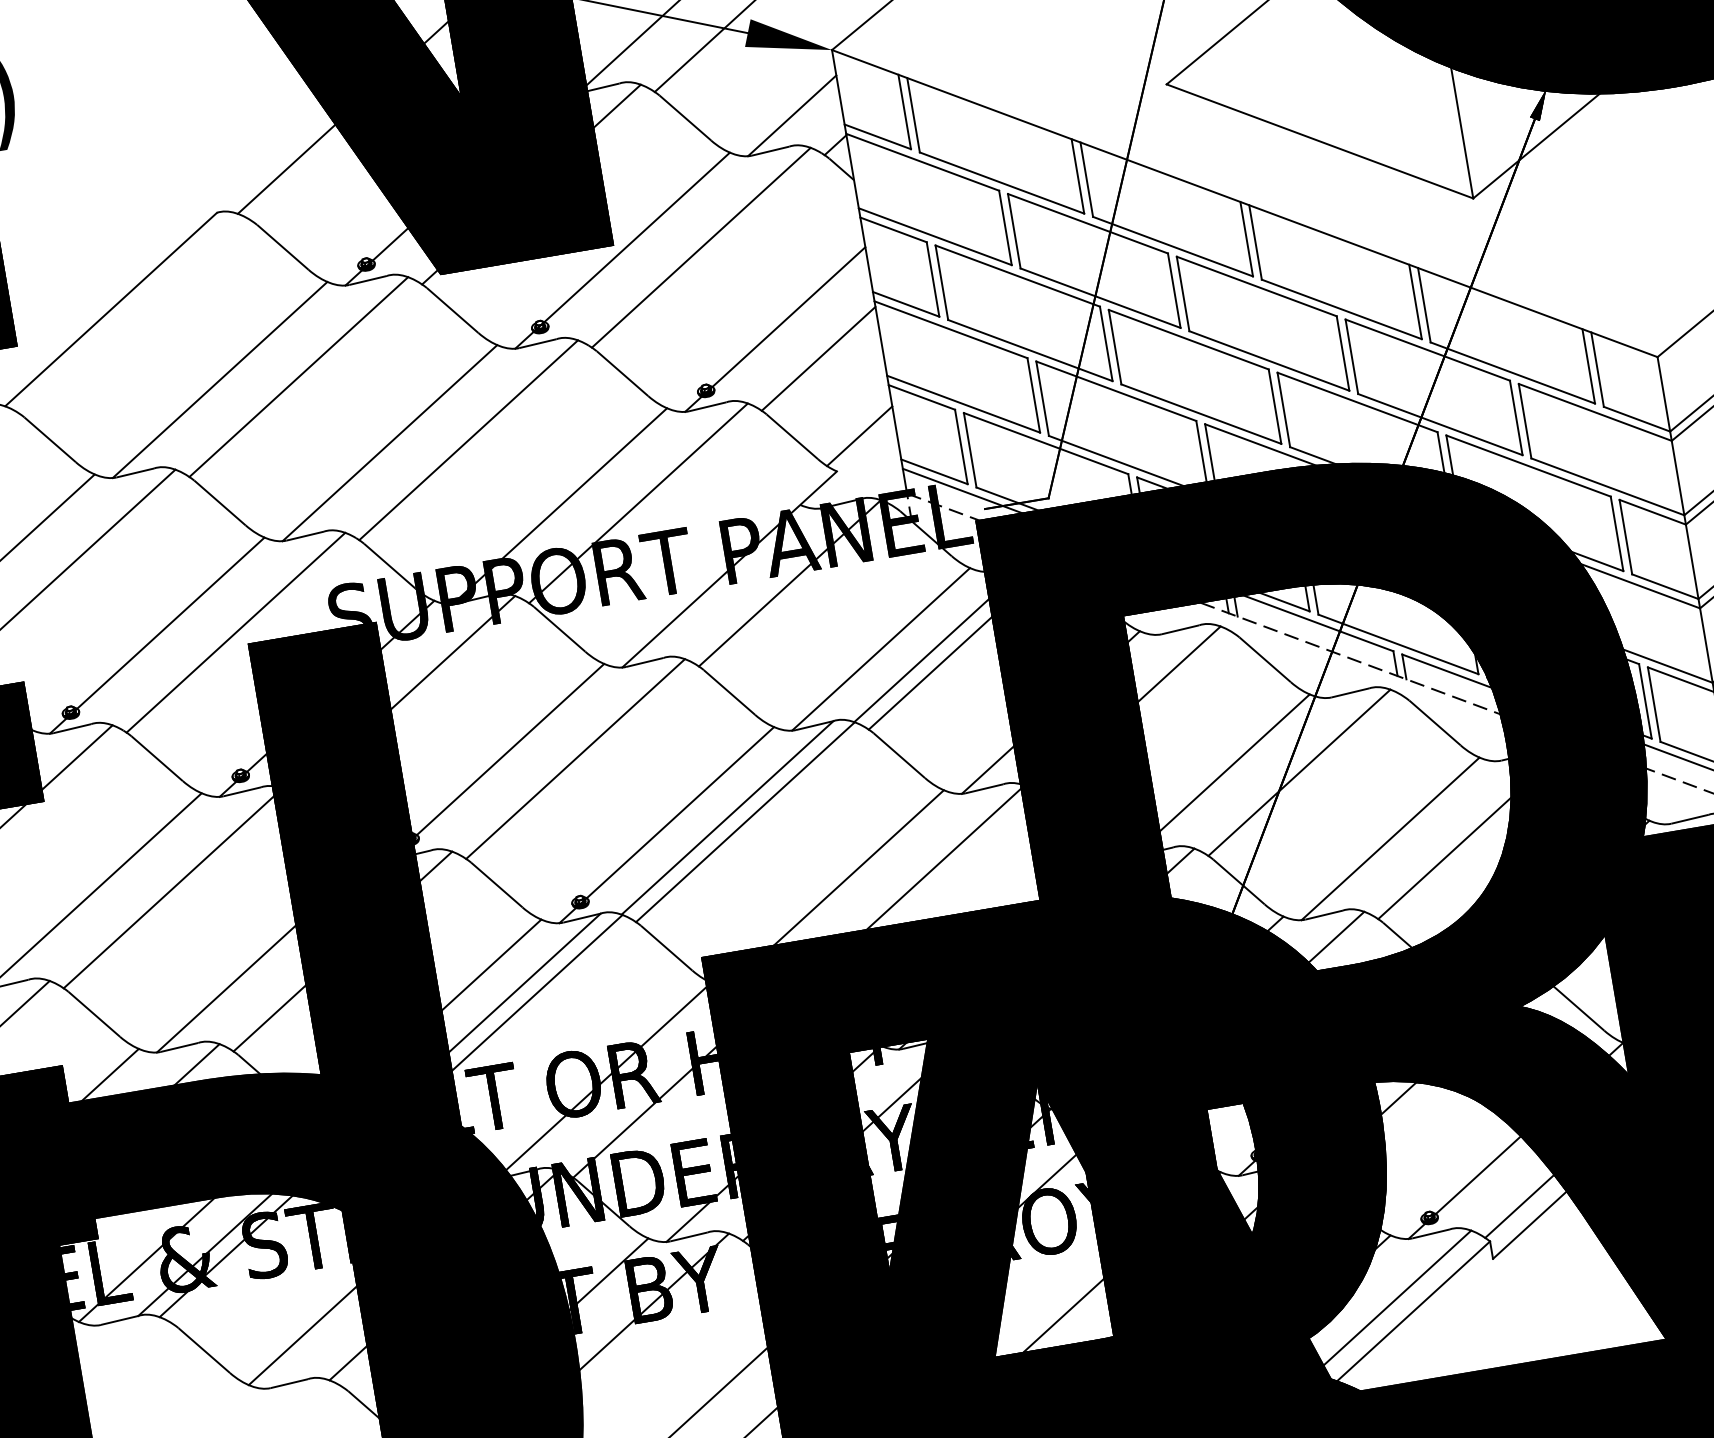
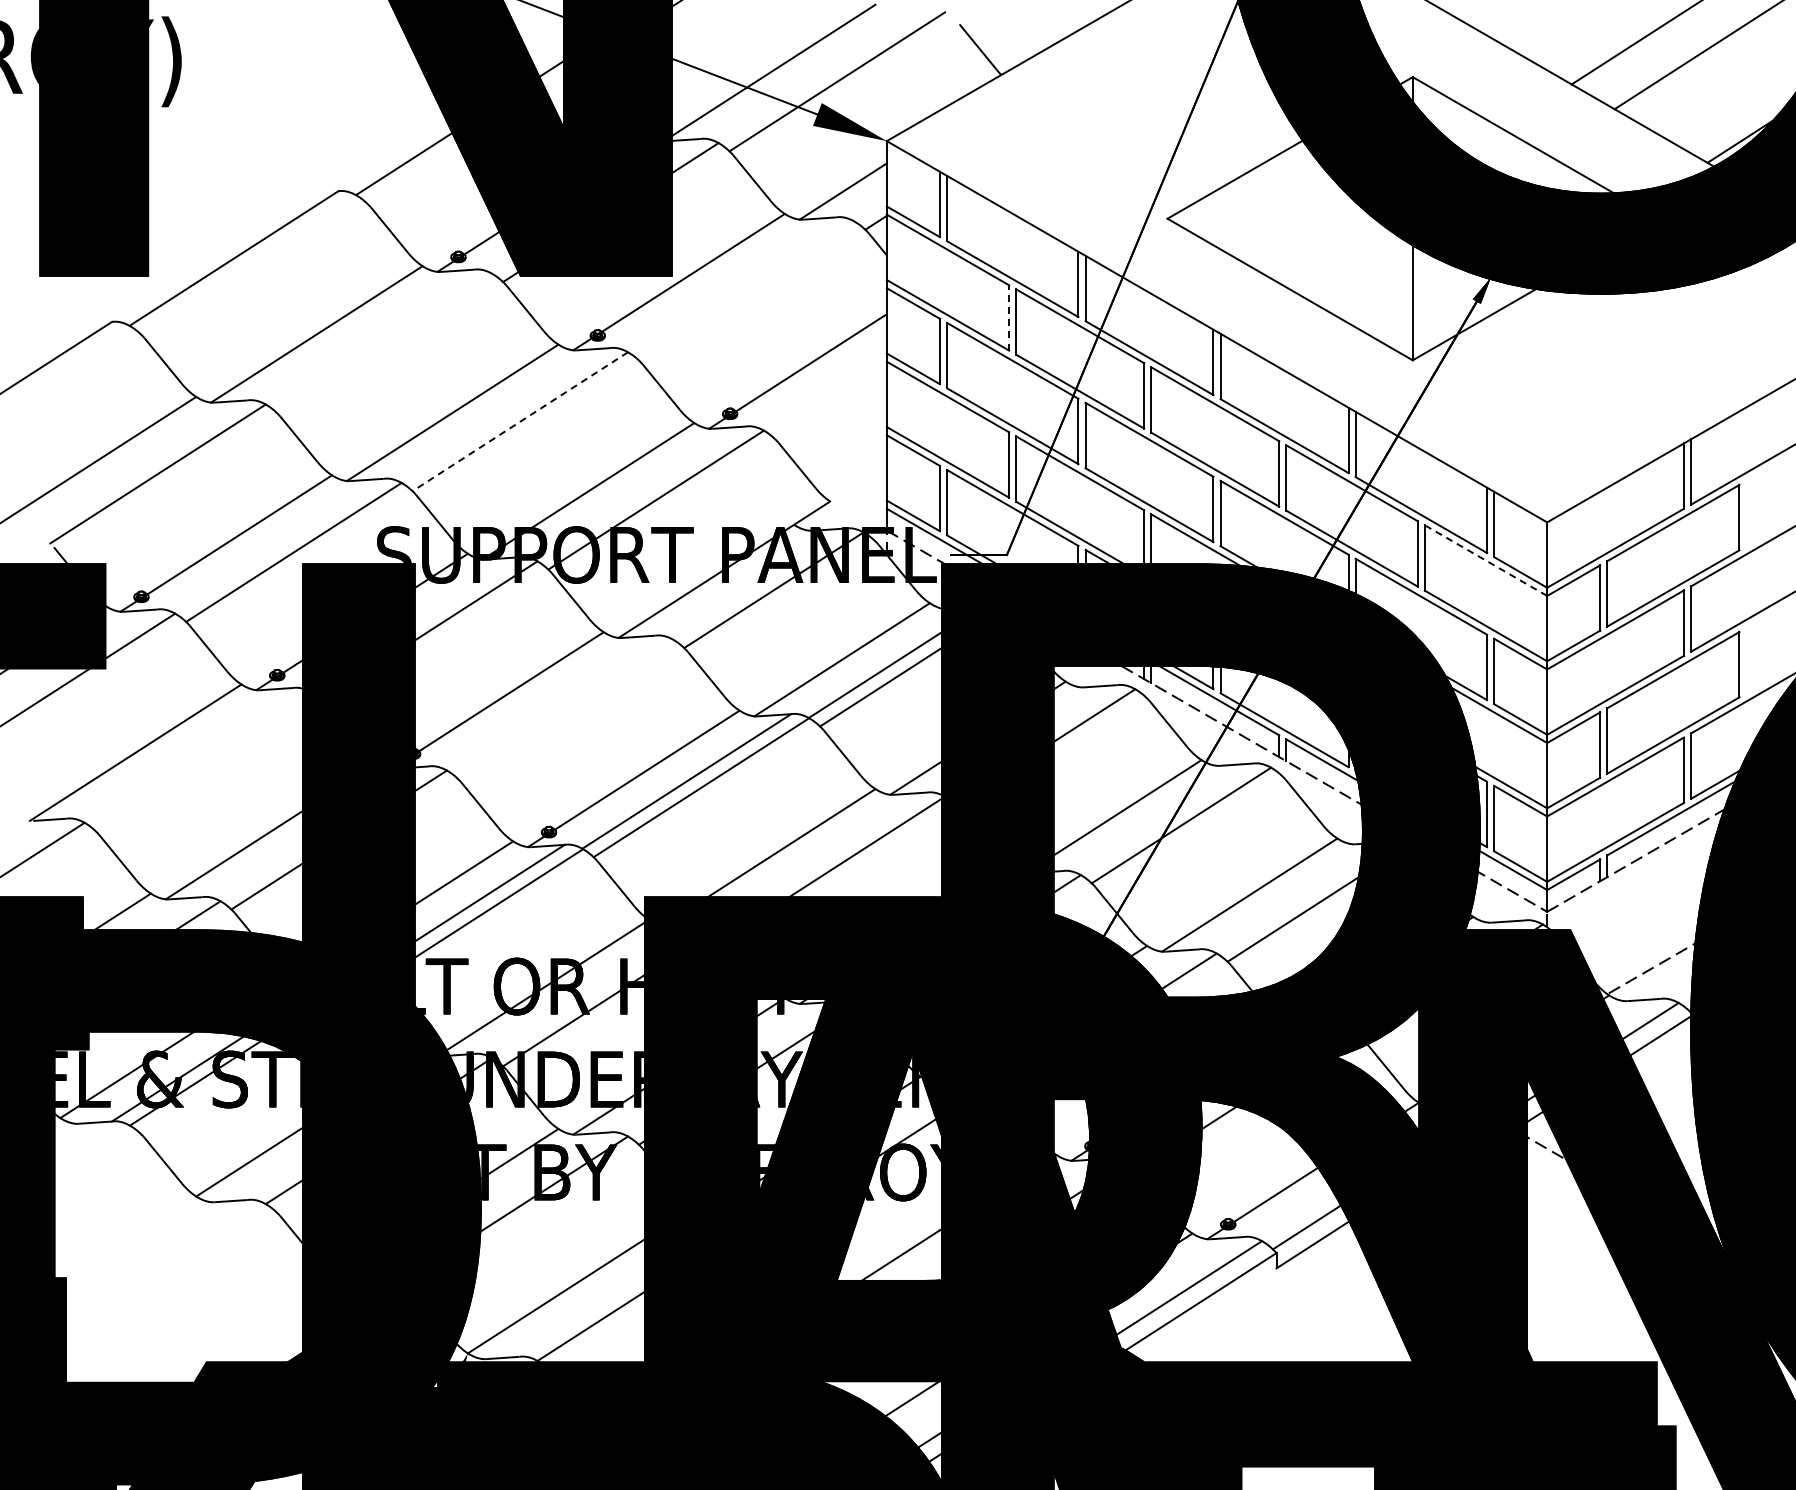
line: (1005, 227) -> (1009, 317), solid -> dashed
line: (700, 247) -> (746, 290), removed
line: (818, 358) -> (830, 402), removed
line: (298, 376) -> (384, 342), removed
line: (1595, 412) -> (1486, 560), solid -> dashed
line: (859, 435) -> (854, 474), removed
line: (467, 440) -> (519, 421), solid -> dashed
line: (575, 758) -> (565, 708), removed
line: (173, 888) -> (203, 761), removed

